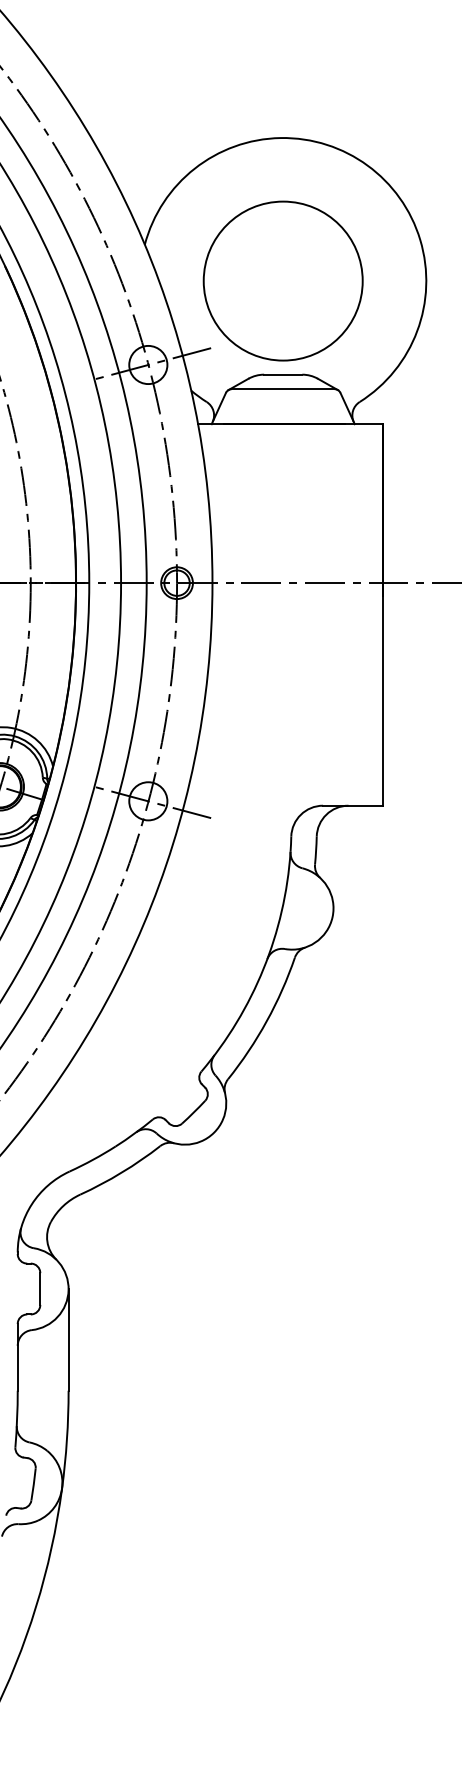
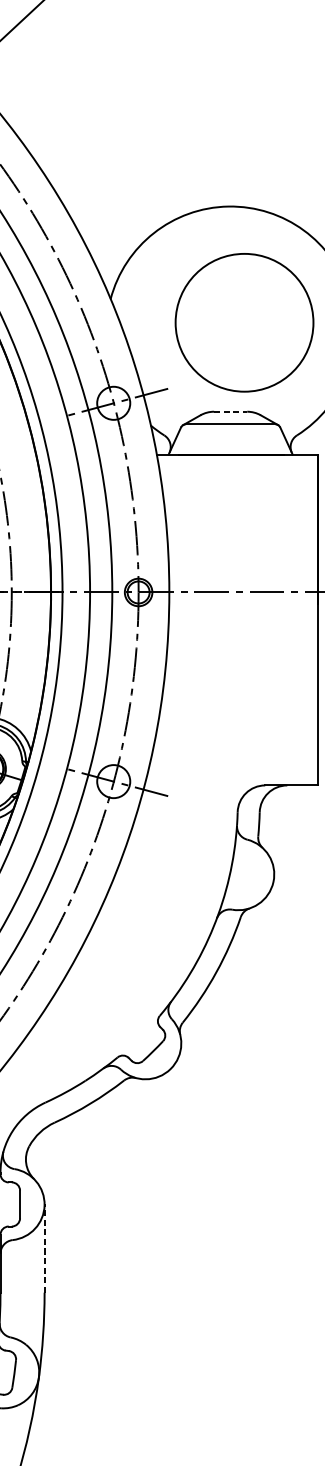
circle: (282, 280) -> (243, 322), moved
line: (283, 374) -> (230, 411), solid -> dashed
line: (68, 1339) -> (44, 1248), solid -> dashed

